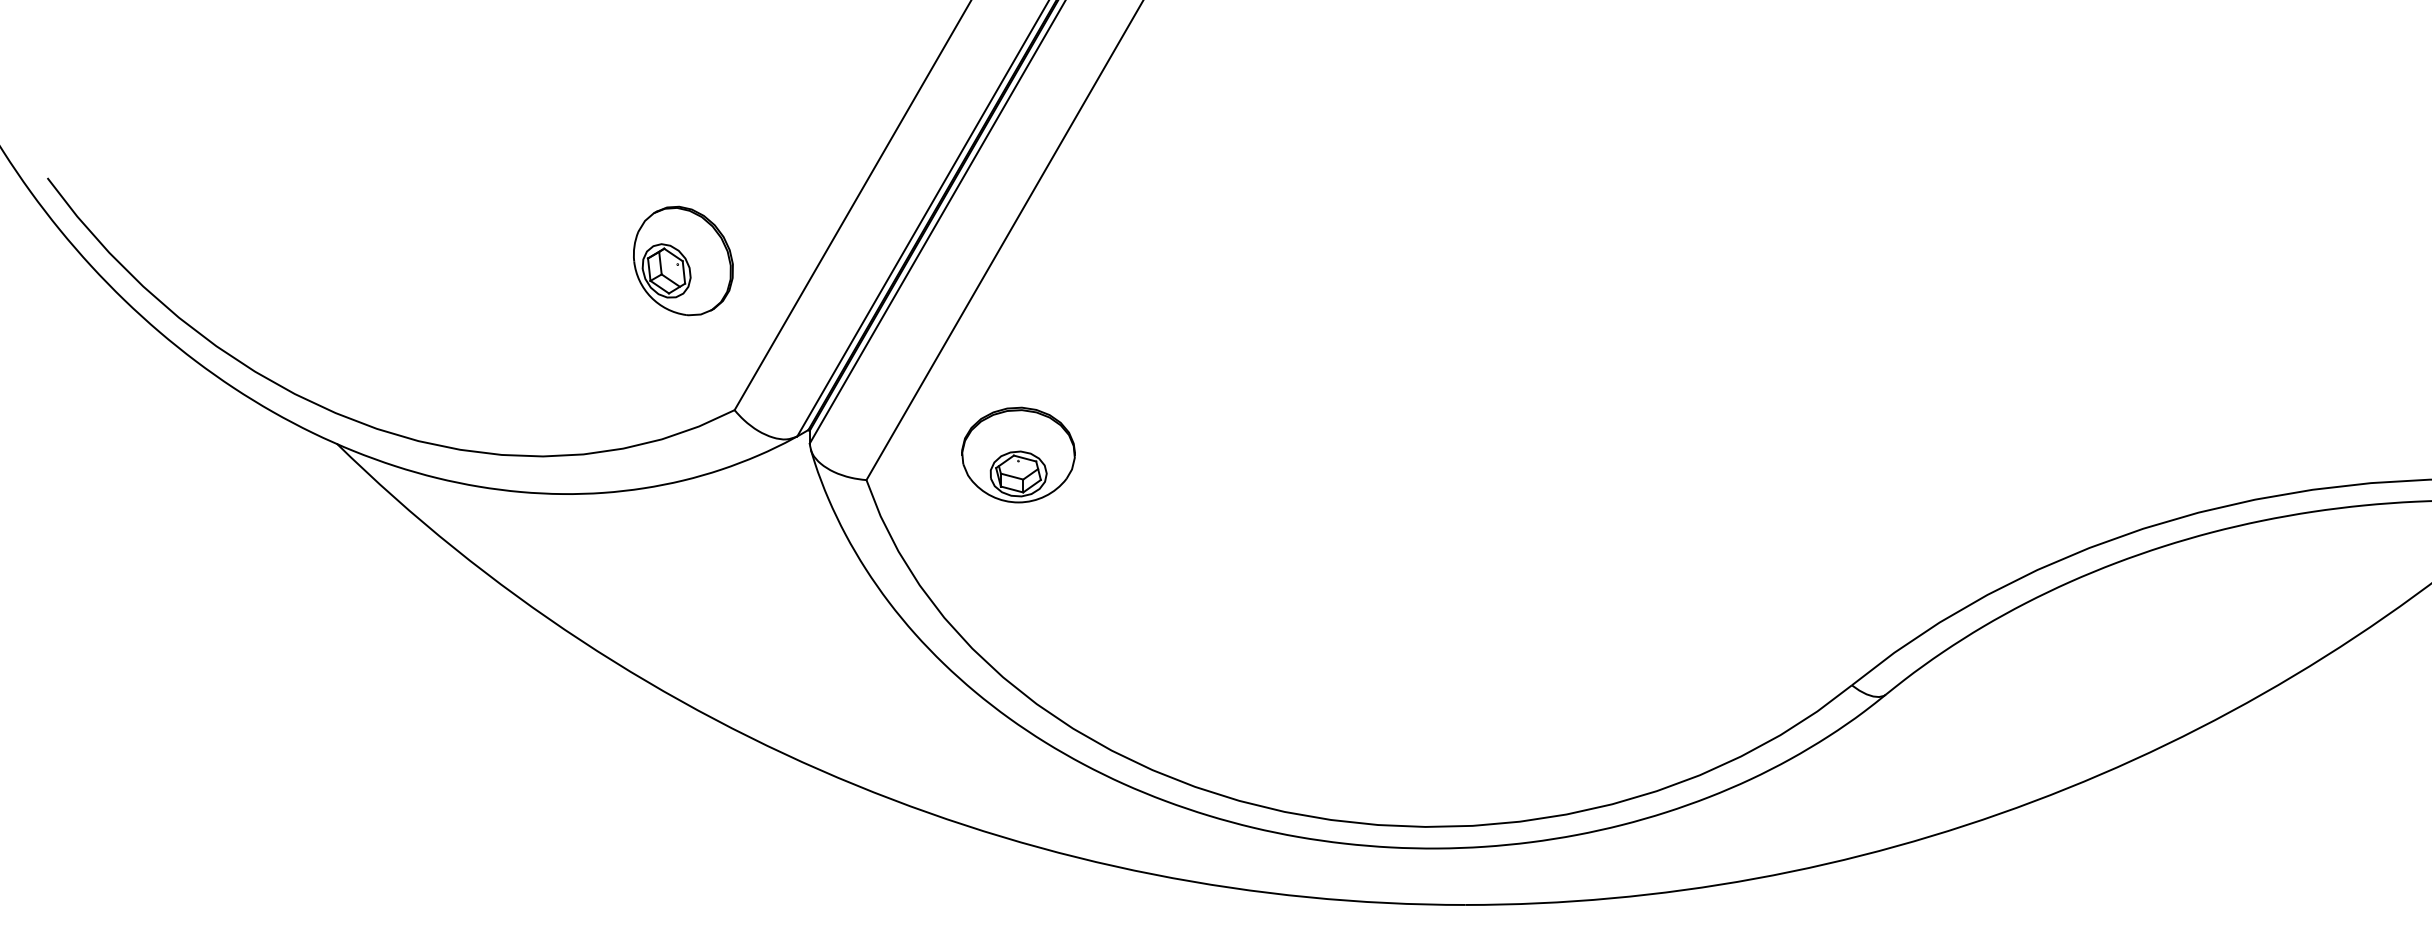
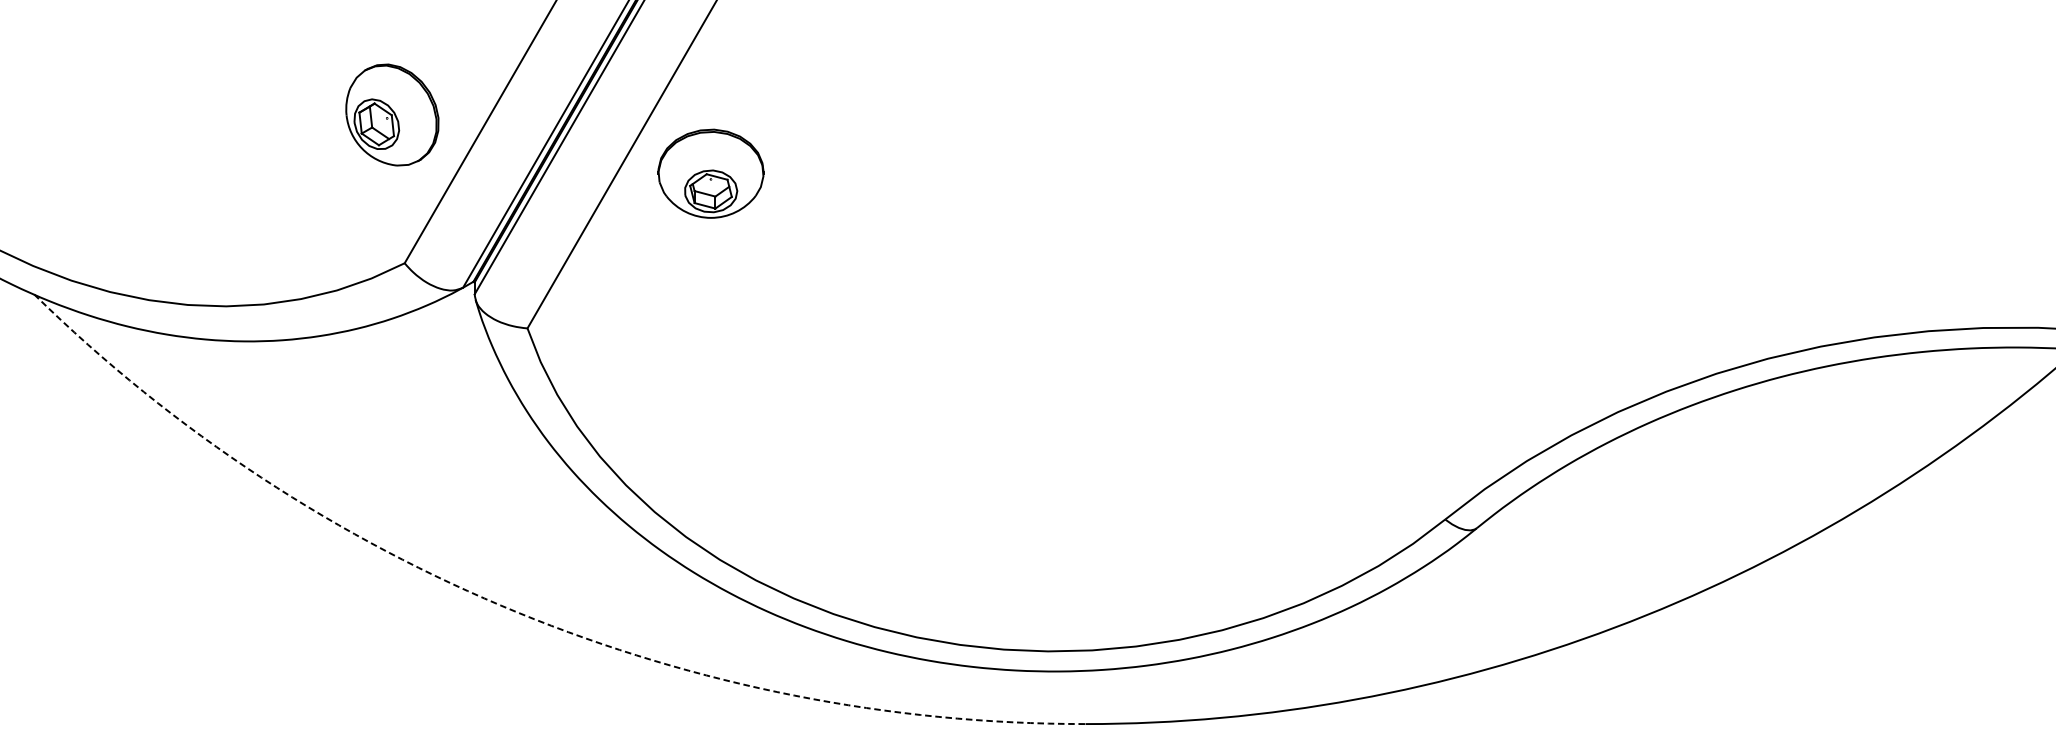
part: (683, 260) -> (392, 114), moved
part: (1018, 454) -> (710, 173), moved
arc: (855, 785) -> (517, 612), solid -> dashed

